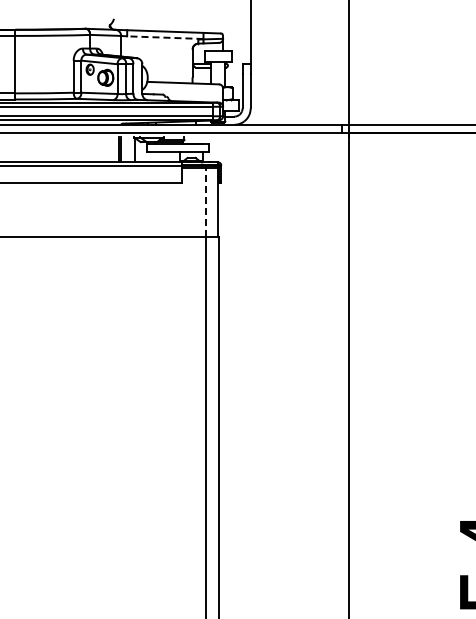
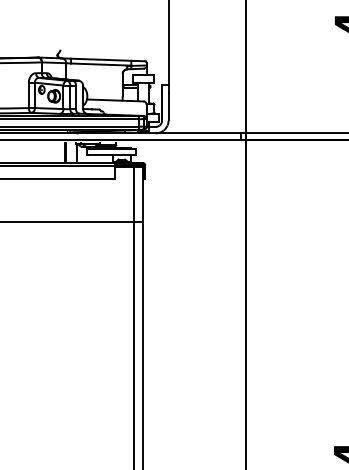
line: (164, 37) -> (100, 64), dashed -> solid
line: (206, 202) -> (133, 194), dashed -> solid

